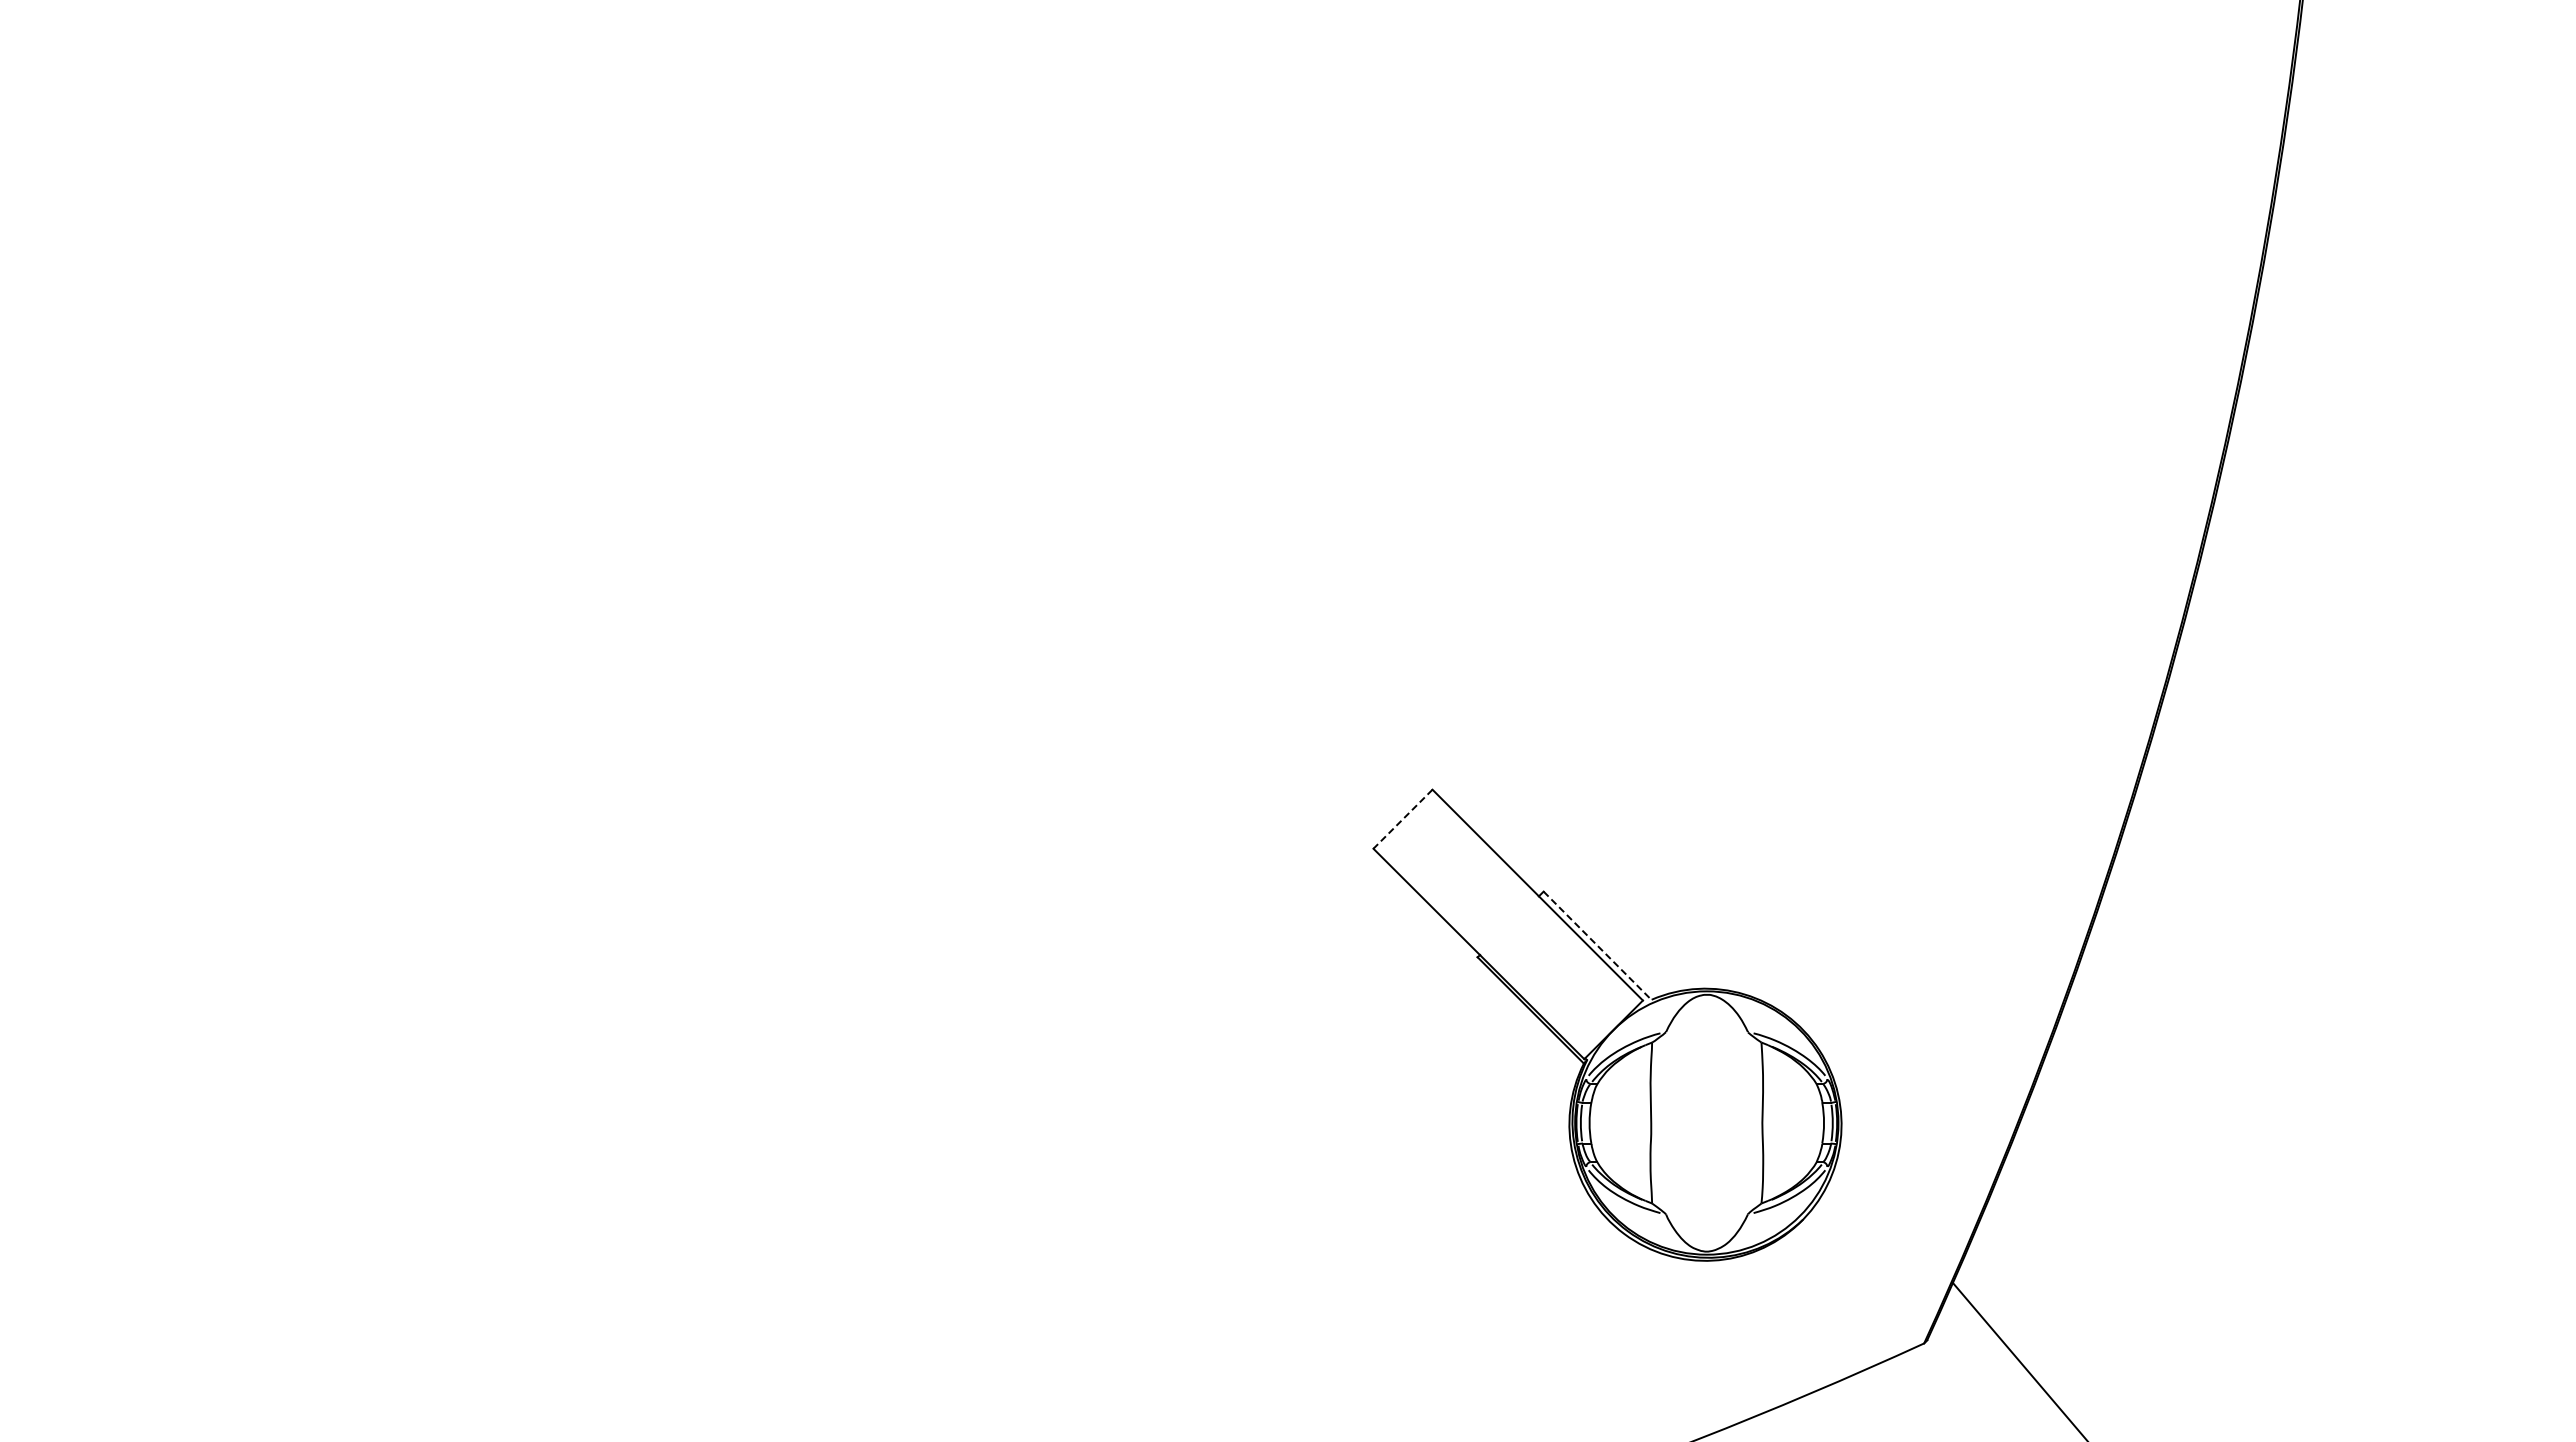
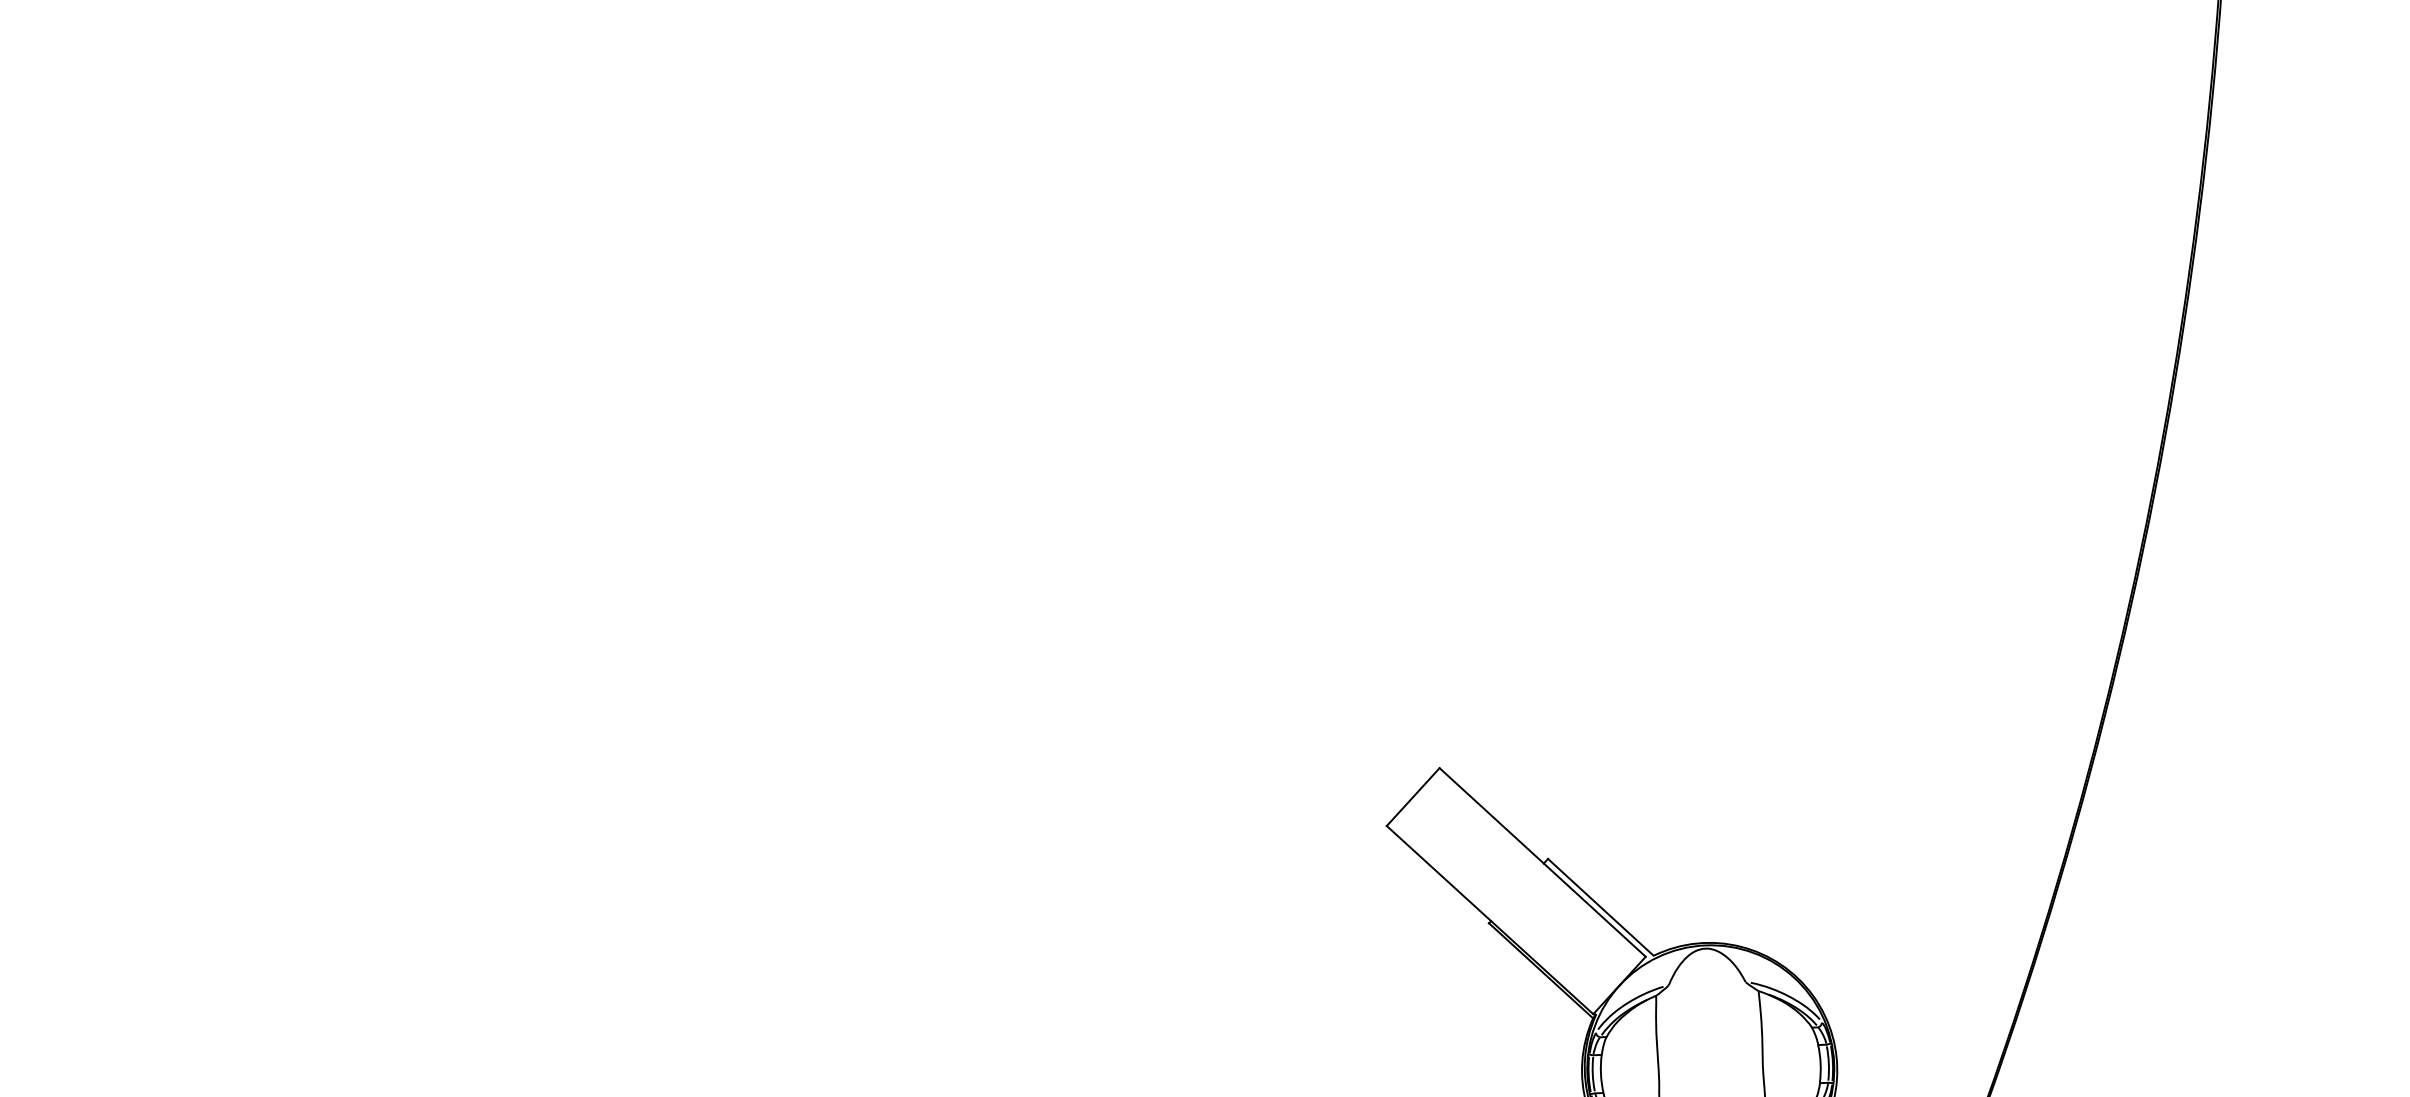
line: (1403, 819) -> (1413, 797), dashed -> solid
line: (1597, 945) -> (1600, 907), dashed -> solid

